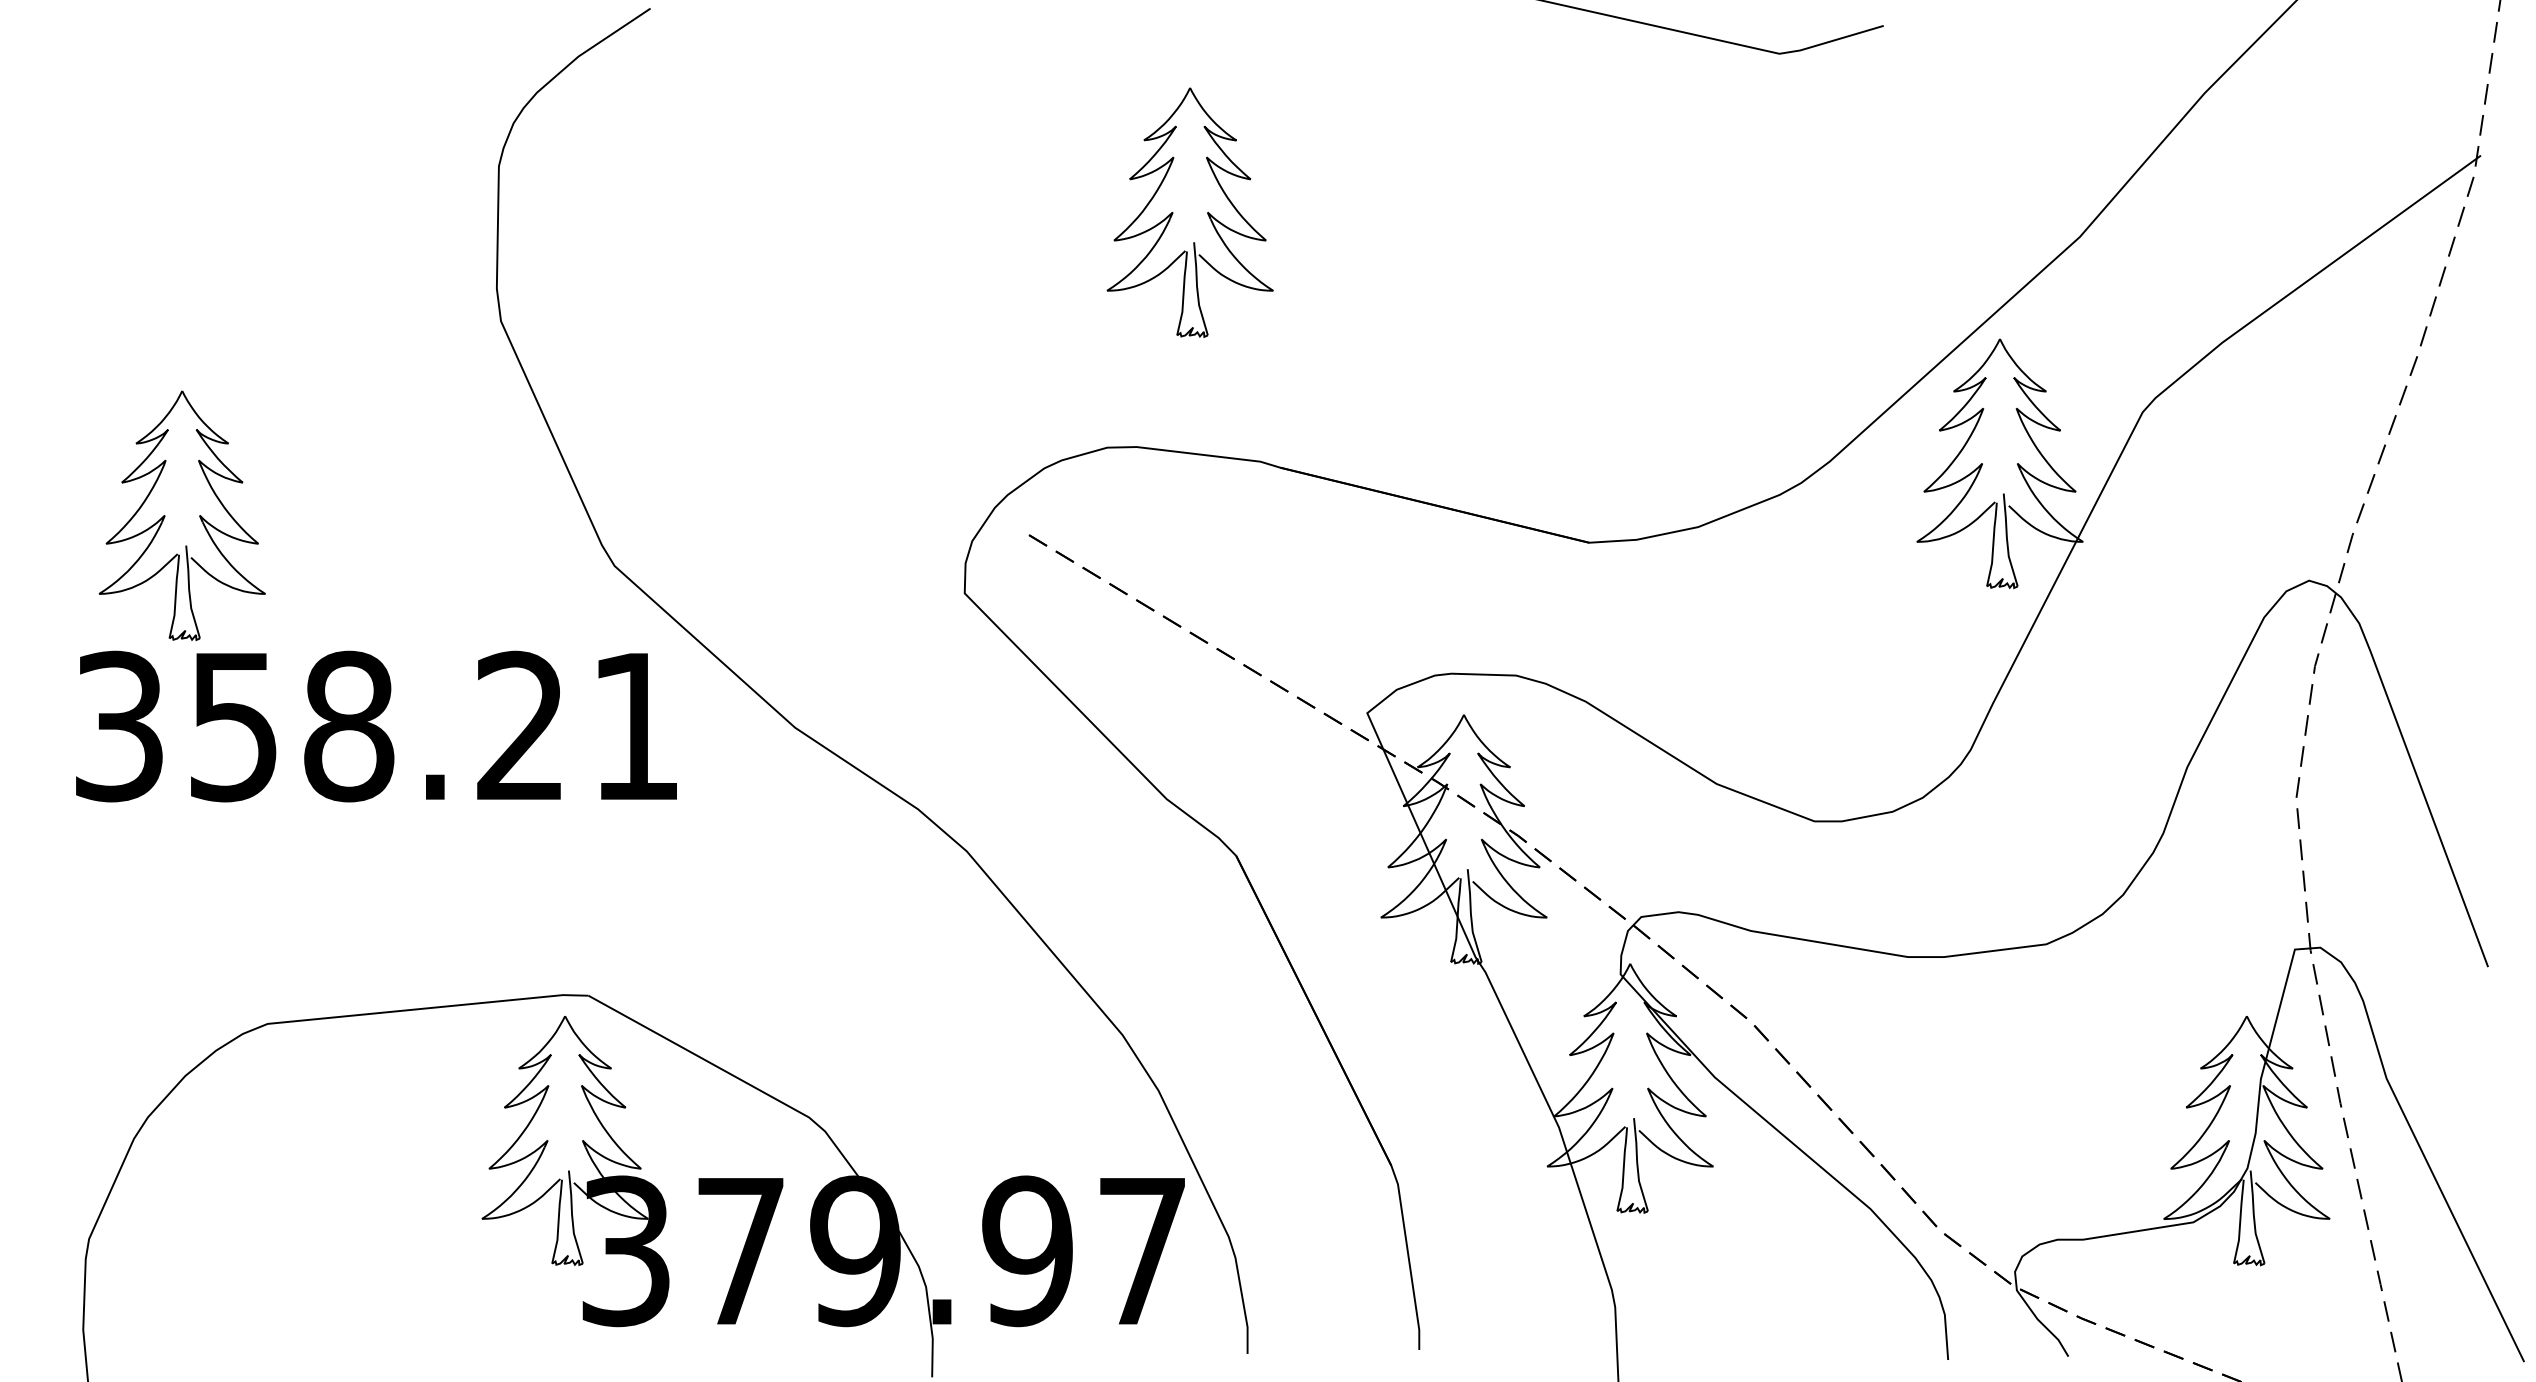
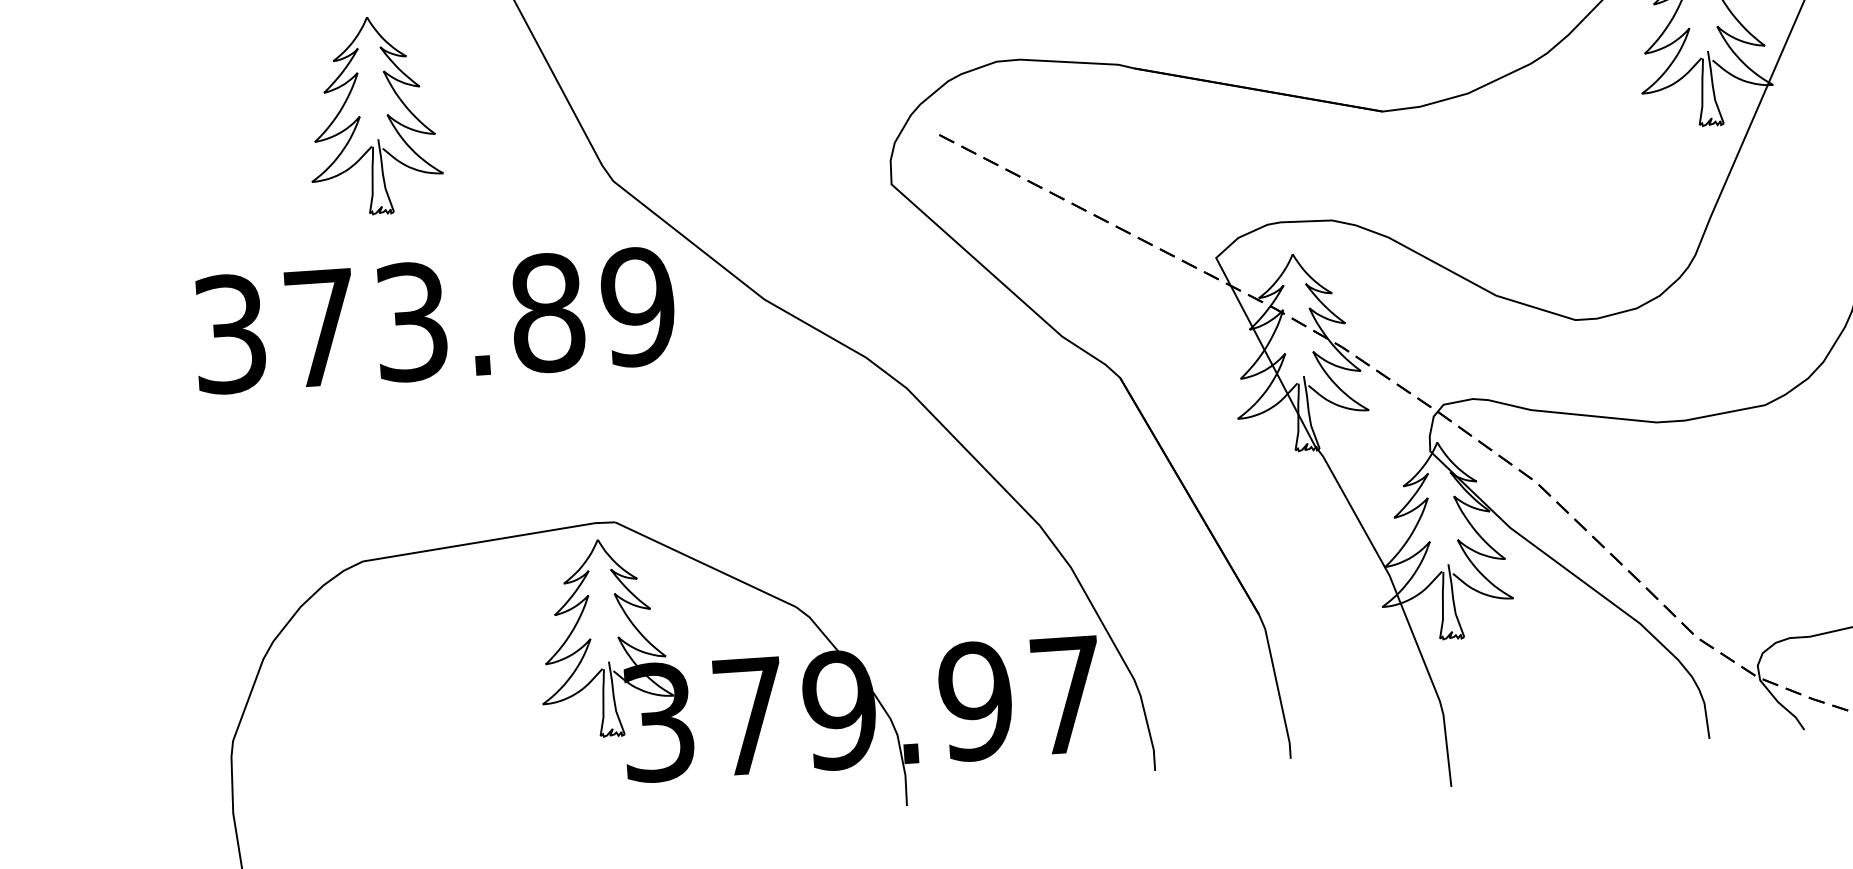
part: (165, 515) -> (360, 116), moved
text: (435, 726) -> (480, 317), 358.21 -> 373.89

